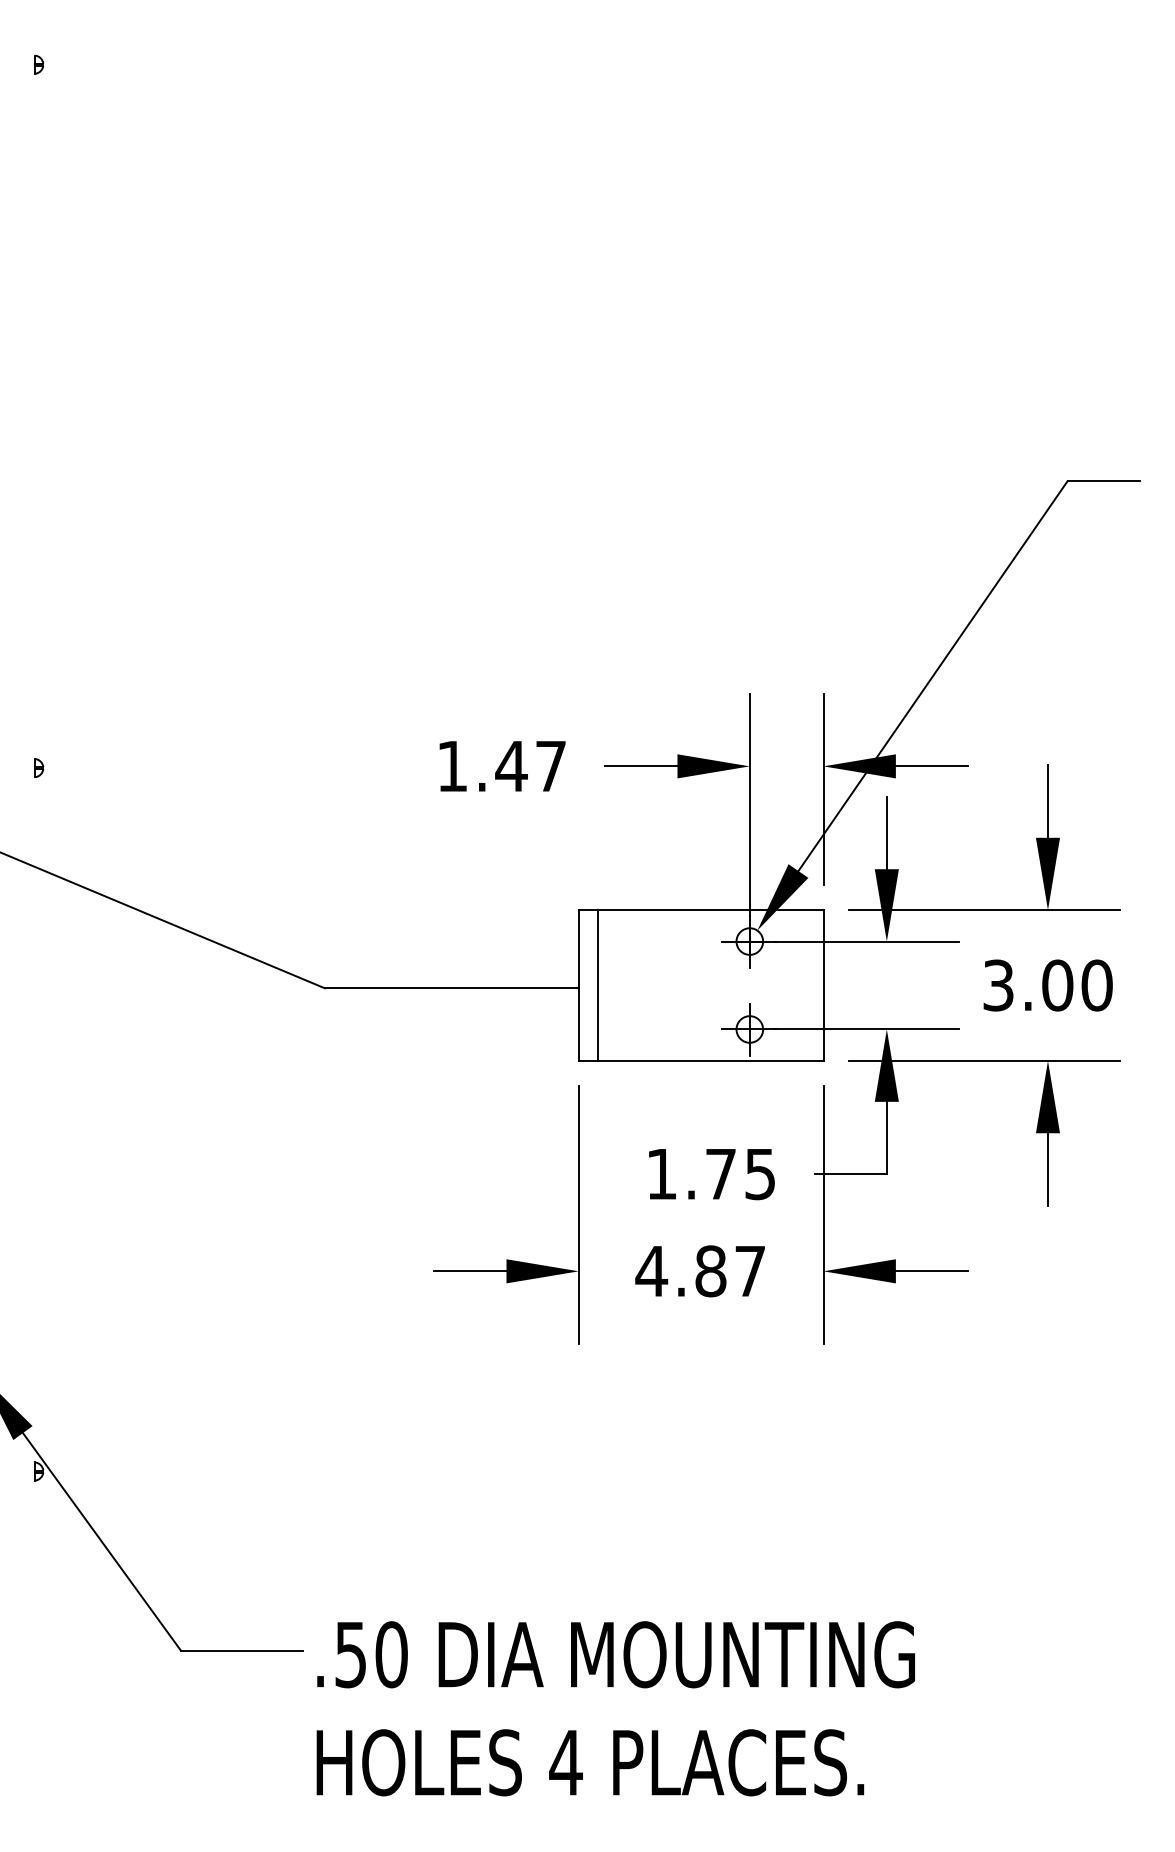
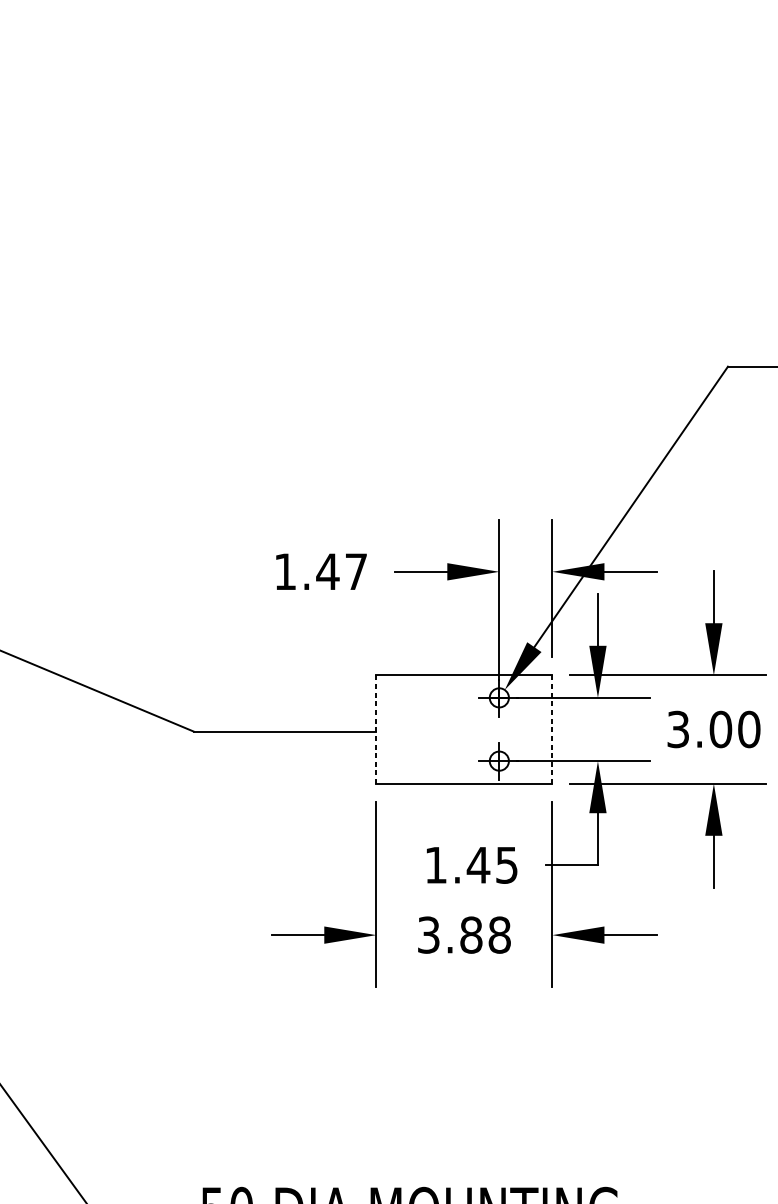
line: (597, 985) -> (389, 729), removed
line: (578, 986) -> (376, 730), solid -> dashed
line: (823, 986) -> (552, 730), solid -> dashed
text: (720, 1174) -> (478, 865), 1.75 -> 1.45
text: (700, 1271) -> (463, 935), 4.87 -> 3.88

